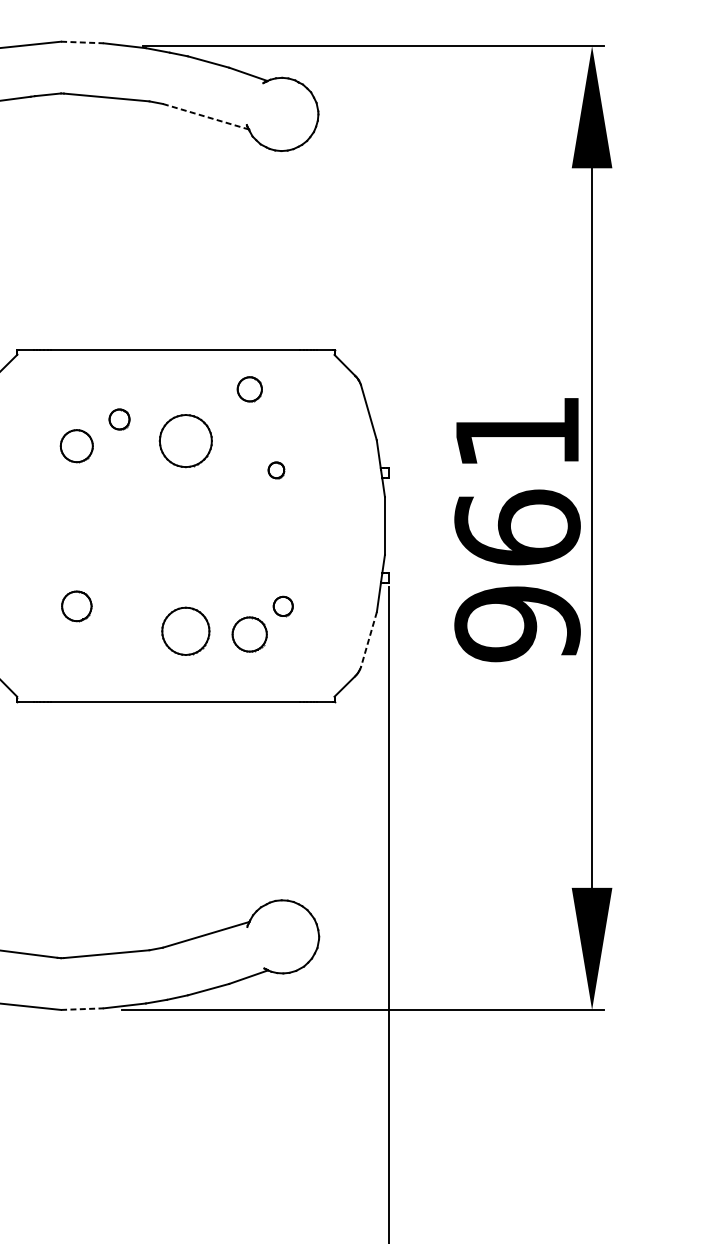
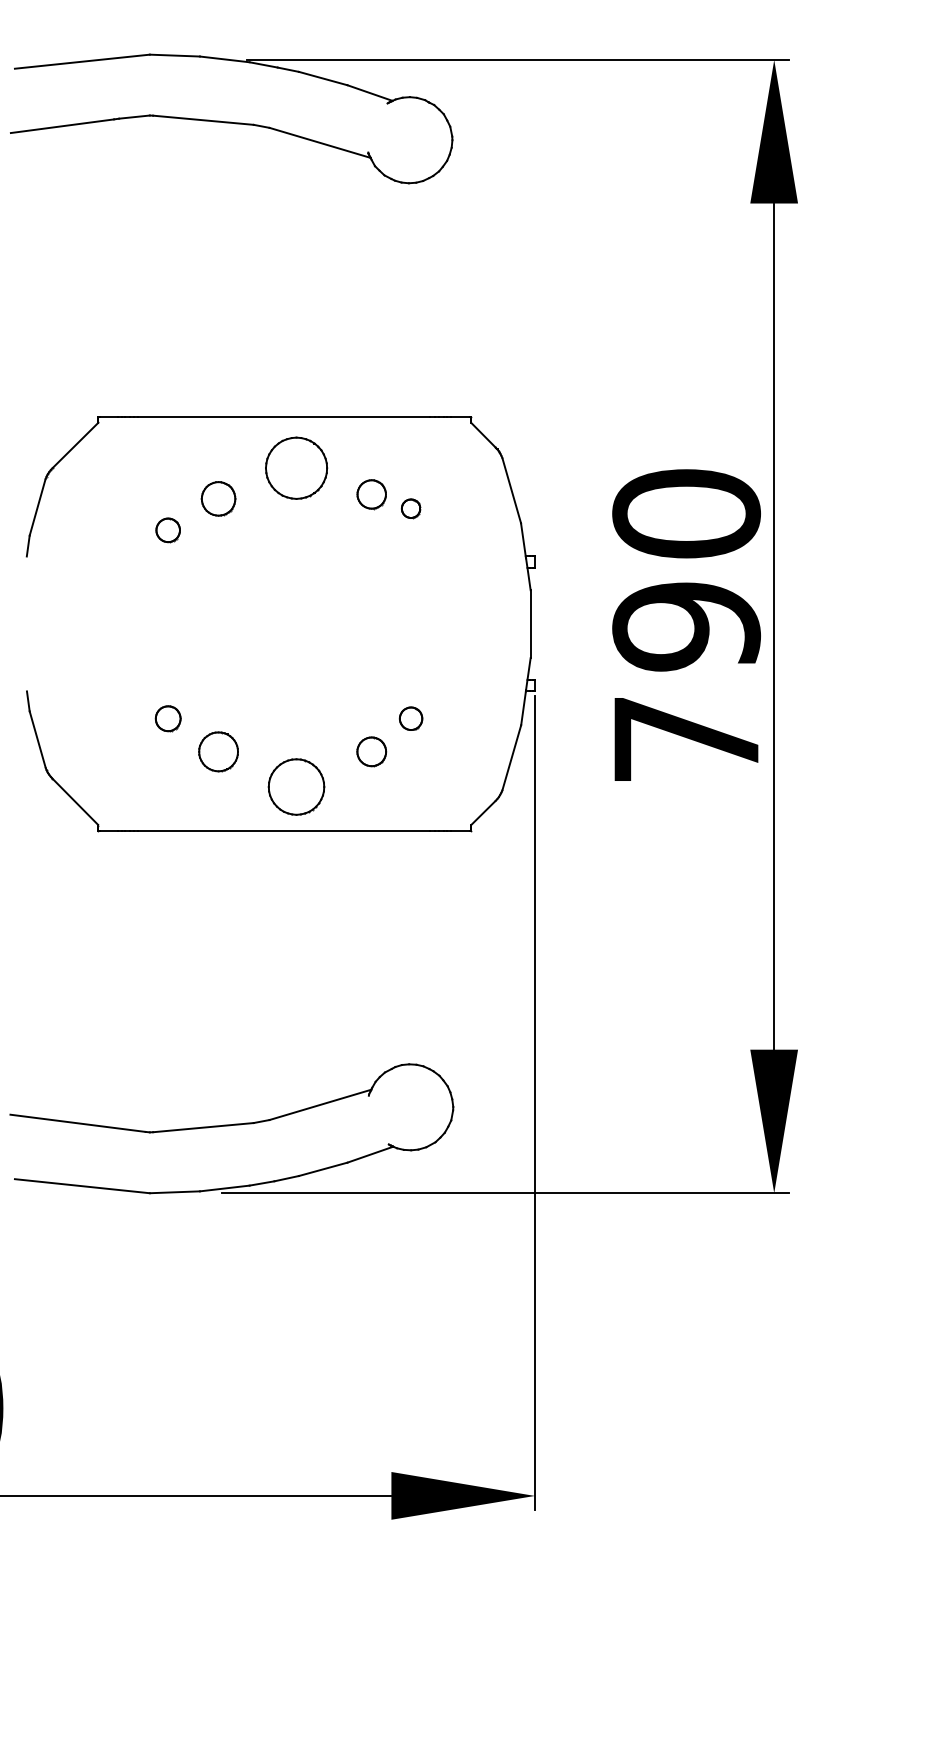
line: (82, 42) -> (175, 55), dashed -> solid
line: (206, 116) -> (320, 142), dashed -> solid
part: (249, 389) -> (371, 494), moved
part: (119, 419) -> (218, 498), size x1.43
part: (185, 440) -> (296, 467), moved
part: (76, 446) -> (167, 530), size x0.62
part: (275, 470) -> (410, 508), moved
text: (517, 527) -> (686, 626), 961 -> 790
part: (76, 606) -> (167, 718), size x0.71
part: (185, 630) -> (296, 786), moved
part: (119, 634) -> (218, 751), added
part: (249, 634) -> (371, 751), size x0.71
line: (368, 639) -> (511, 757), dashed -> solid
line: (82, 1009) -> (175, 1192), dashed -> solid

